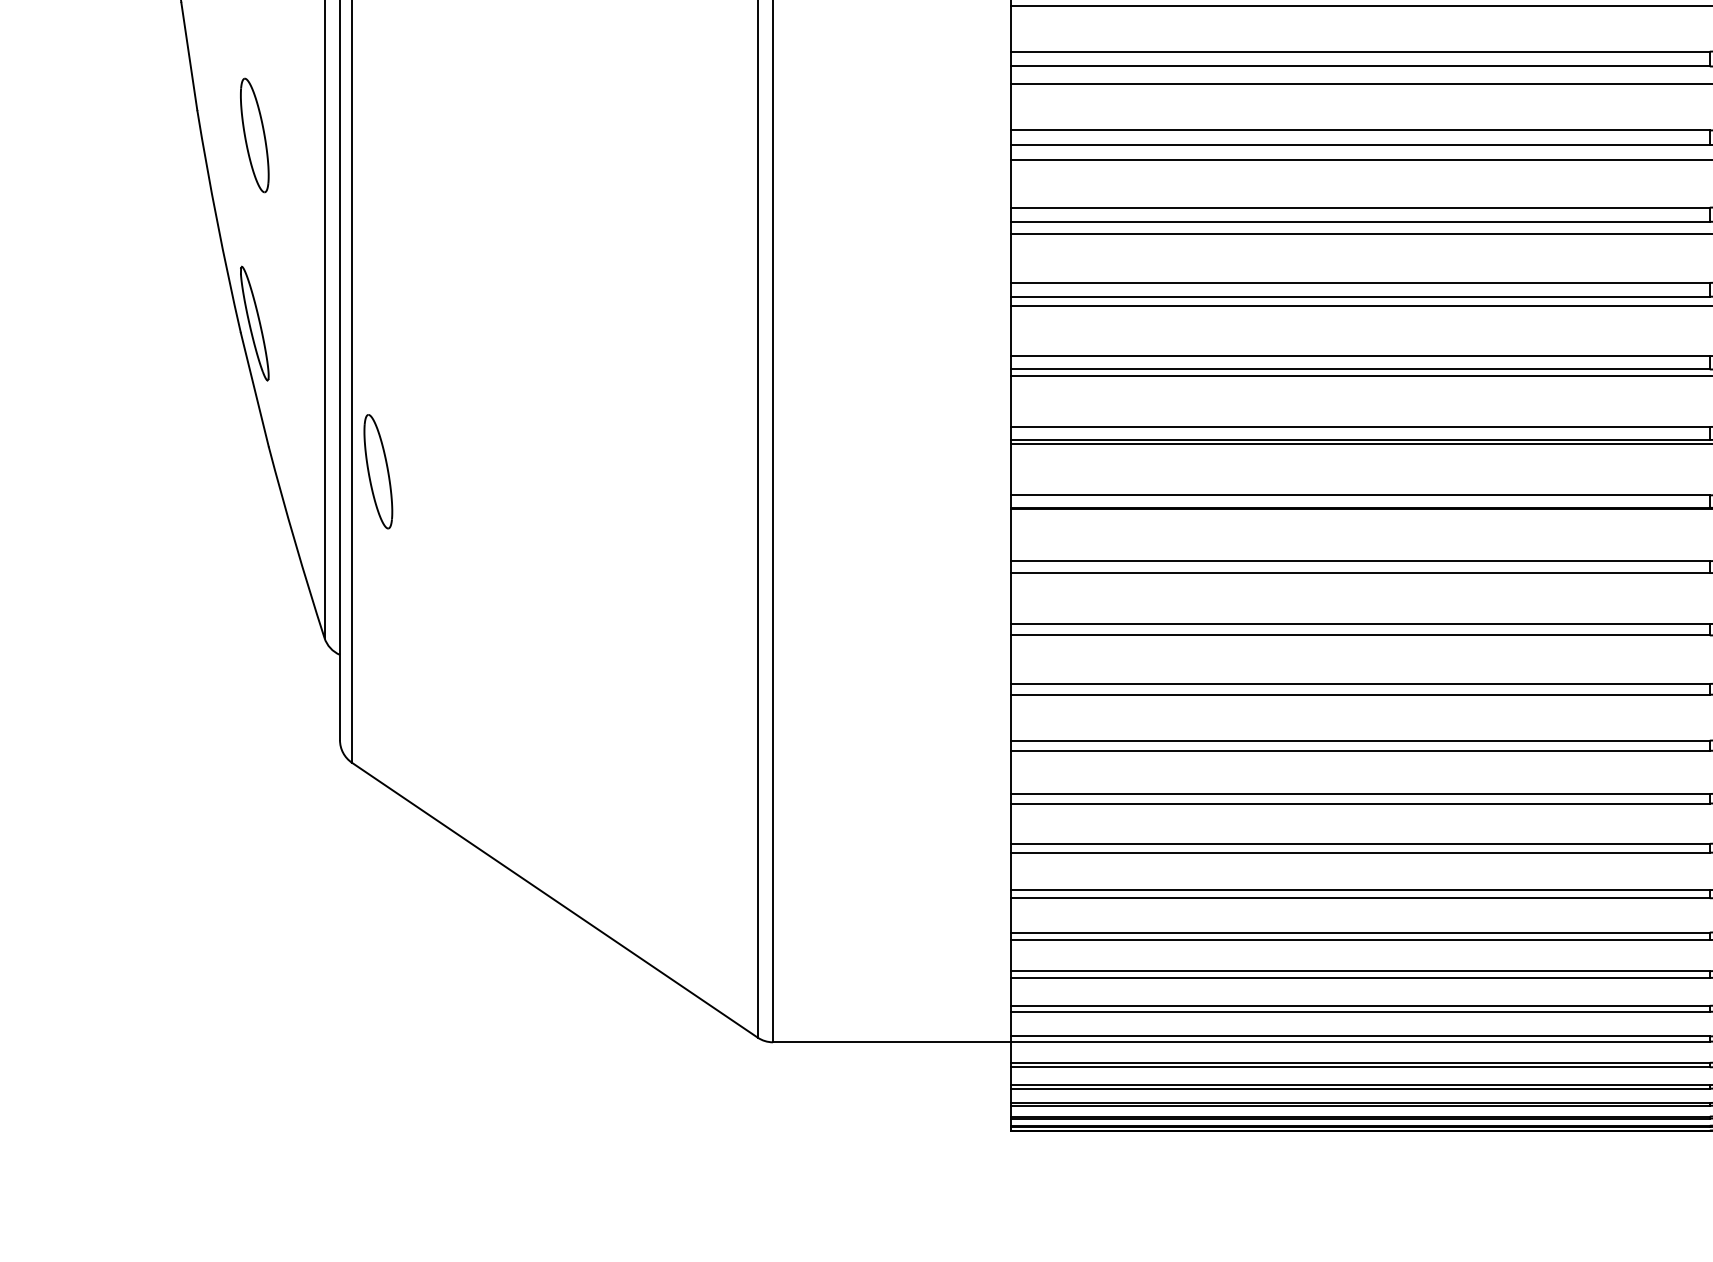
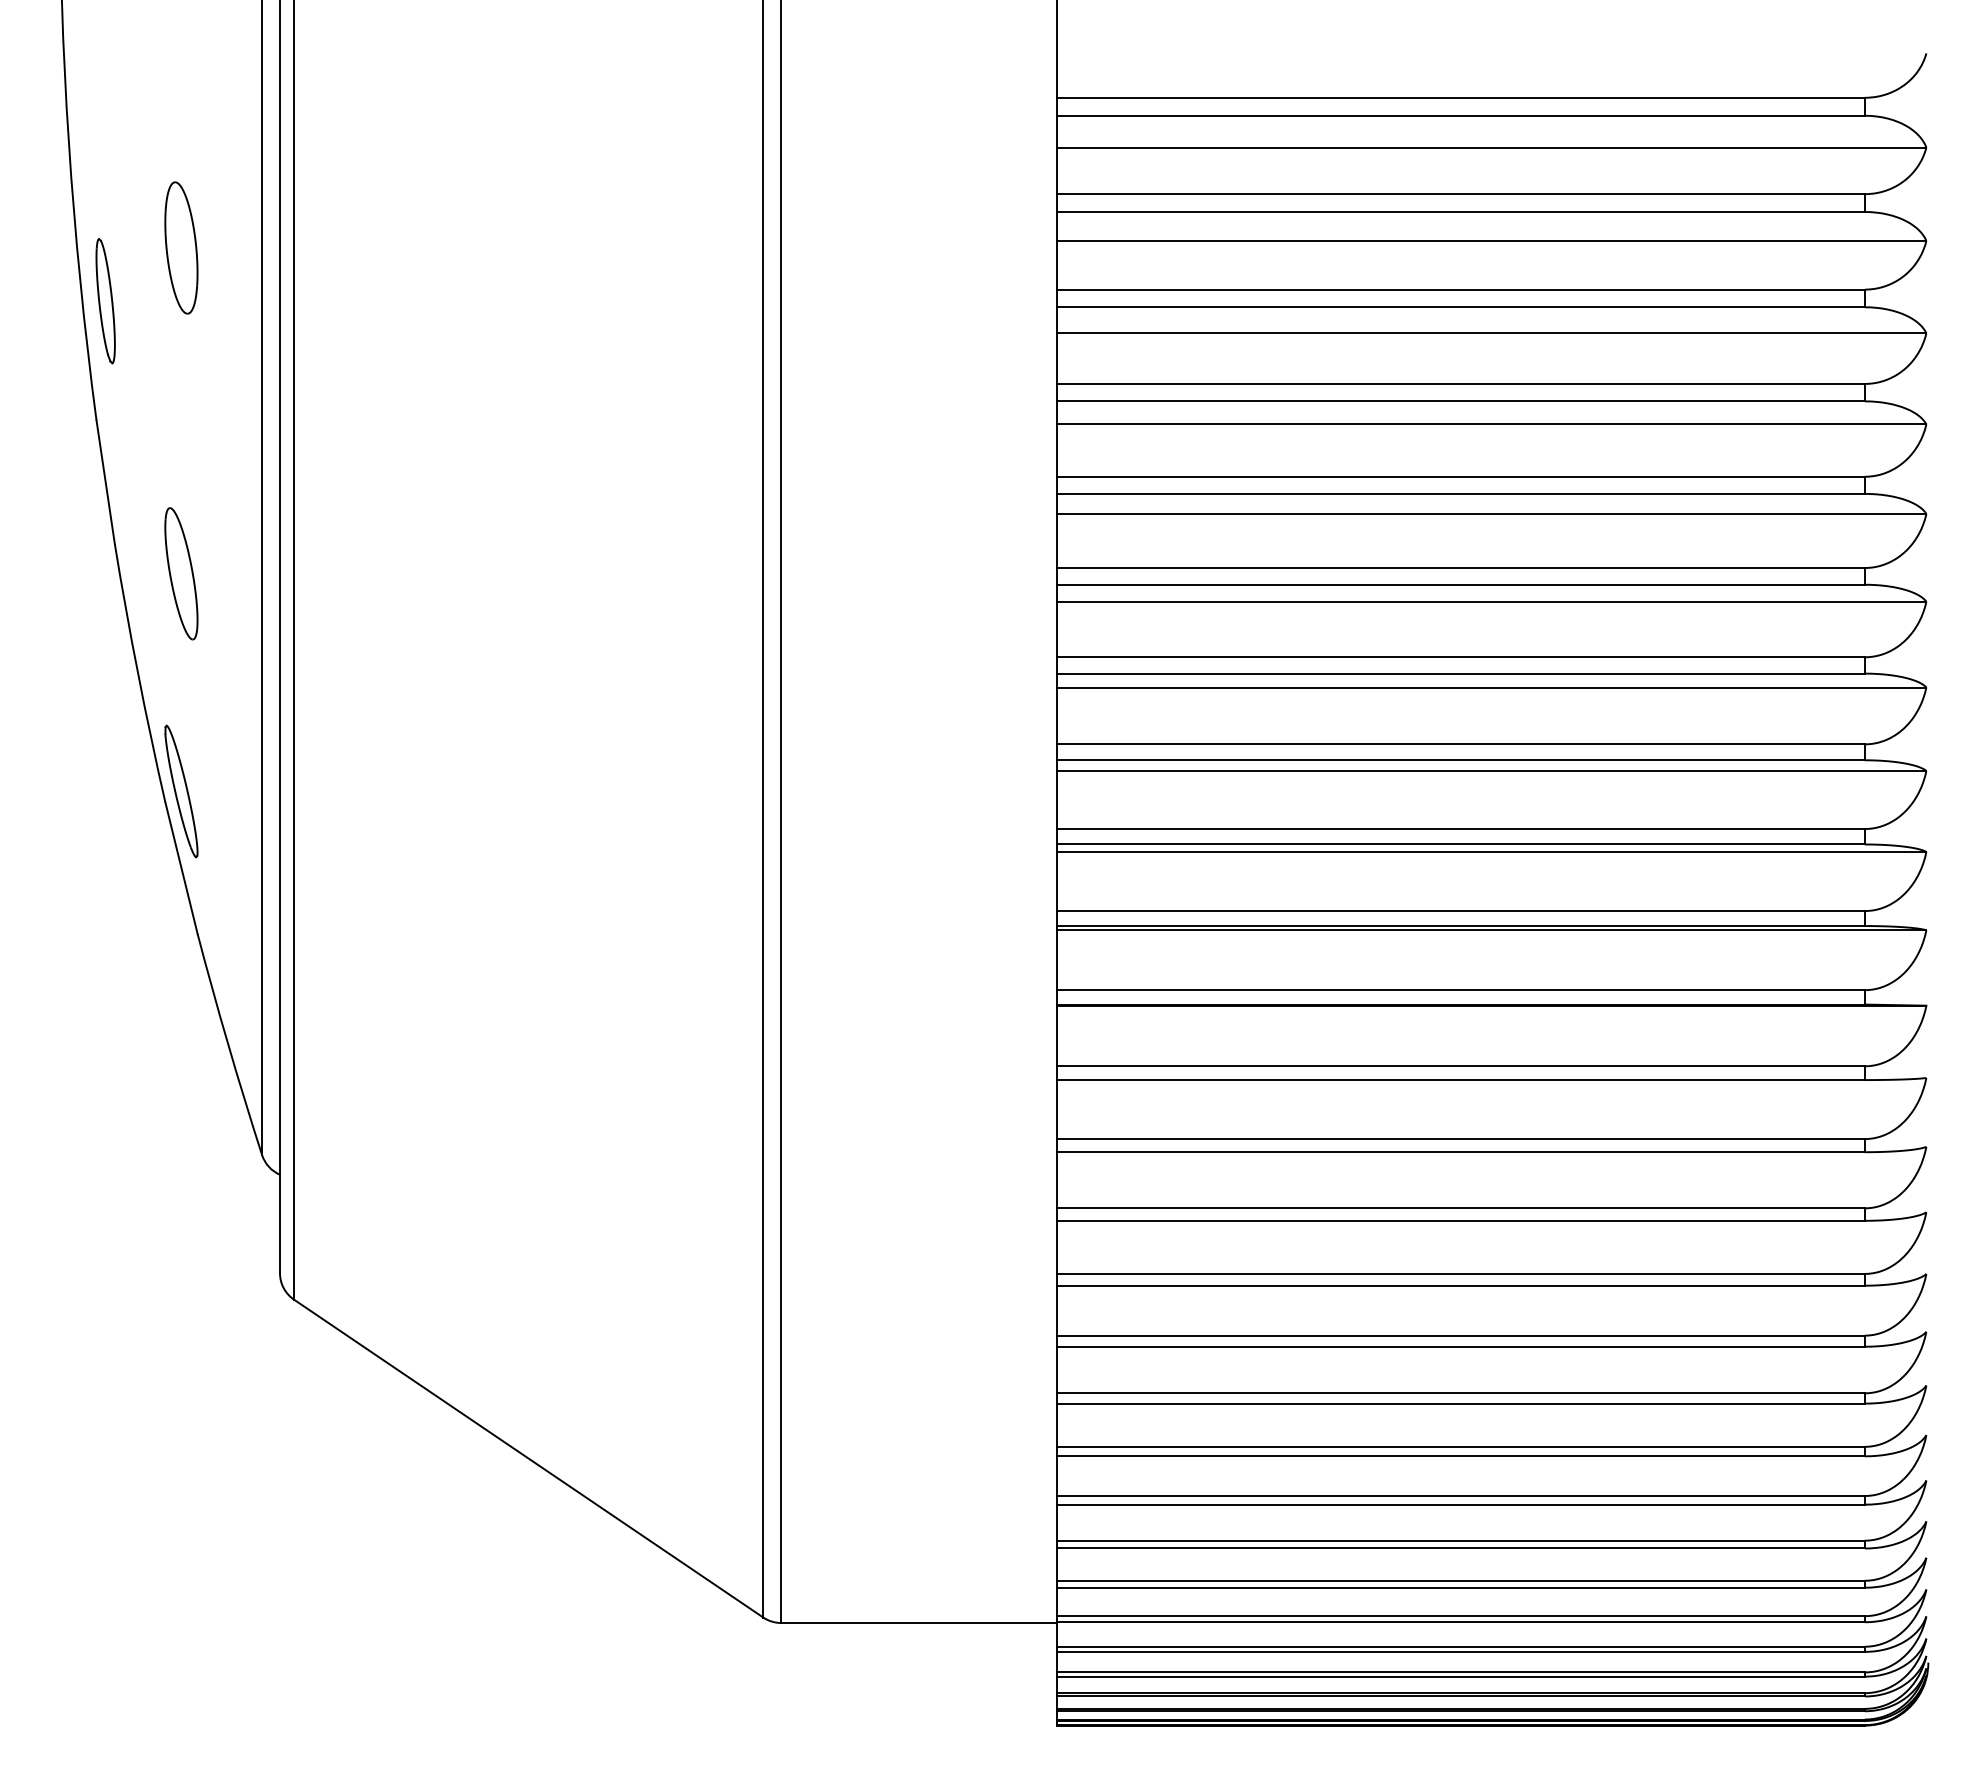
part: (378, 471) -> (324, 962), removed

